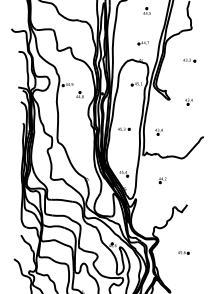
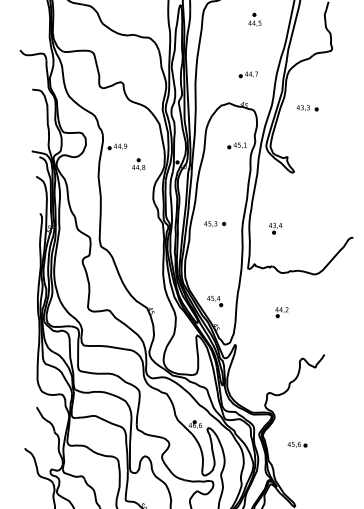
part: (189, 60) -> (307, 108), moved
part: (188, 101) -> (326, 175), removed
part: (183, 252) -> (297, 444), moved

